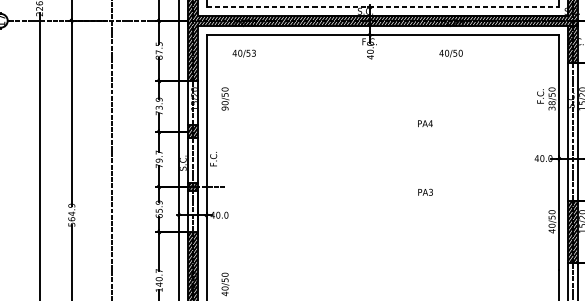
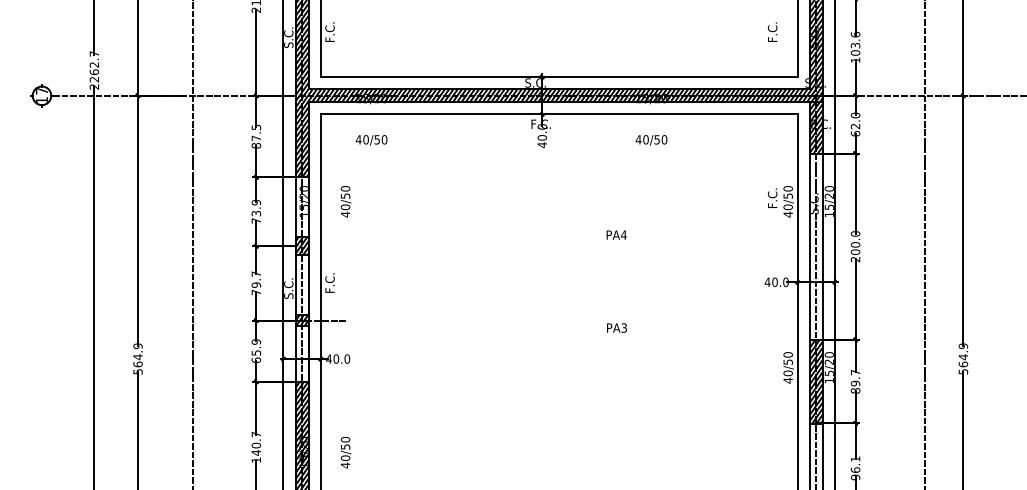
line: (383, 7) -> (559, 77), dashed -> solid
text: (253, 53) -> (384, 139), 40/53 -> 40/50
text: (551, 105) -> (787, 210), 38/50 -> 40/50
text: (225, 108) -> (345, 214), 90/50 -> 40/50

